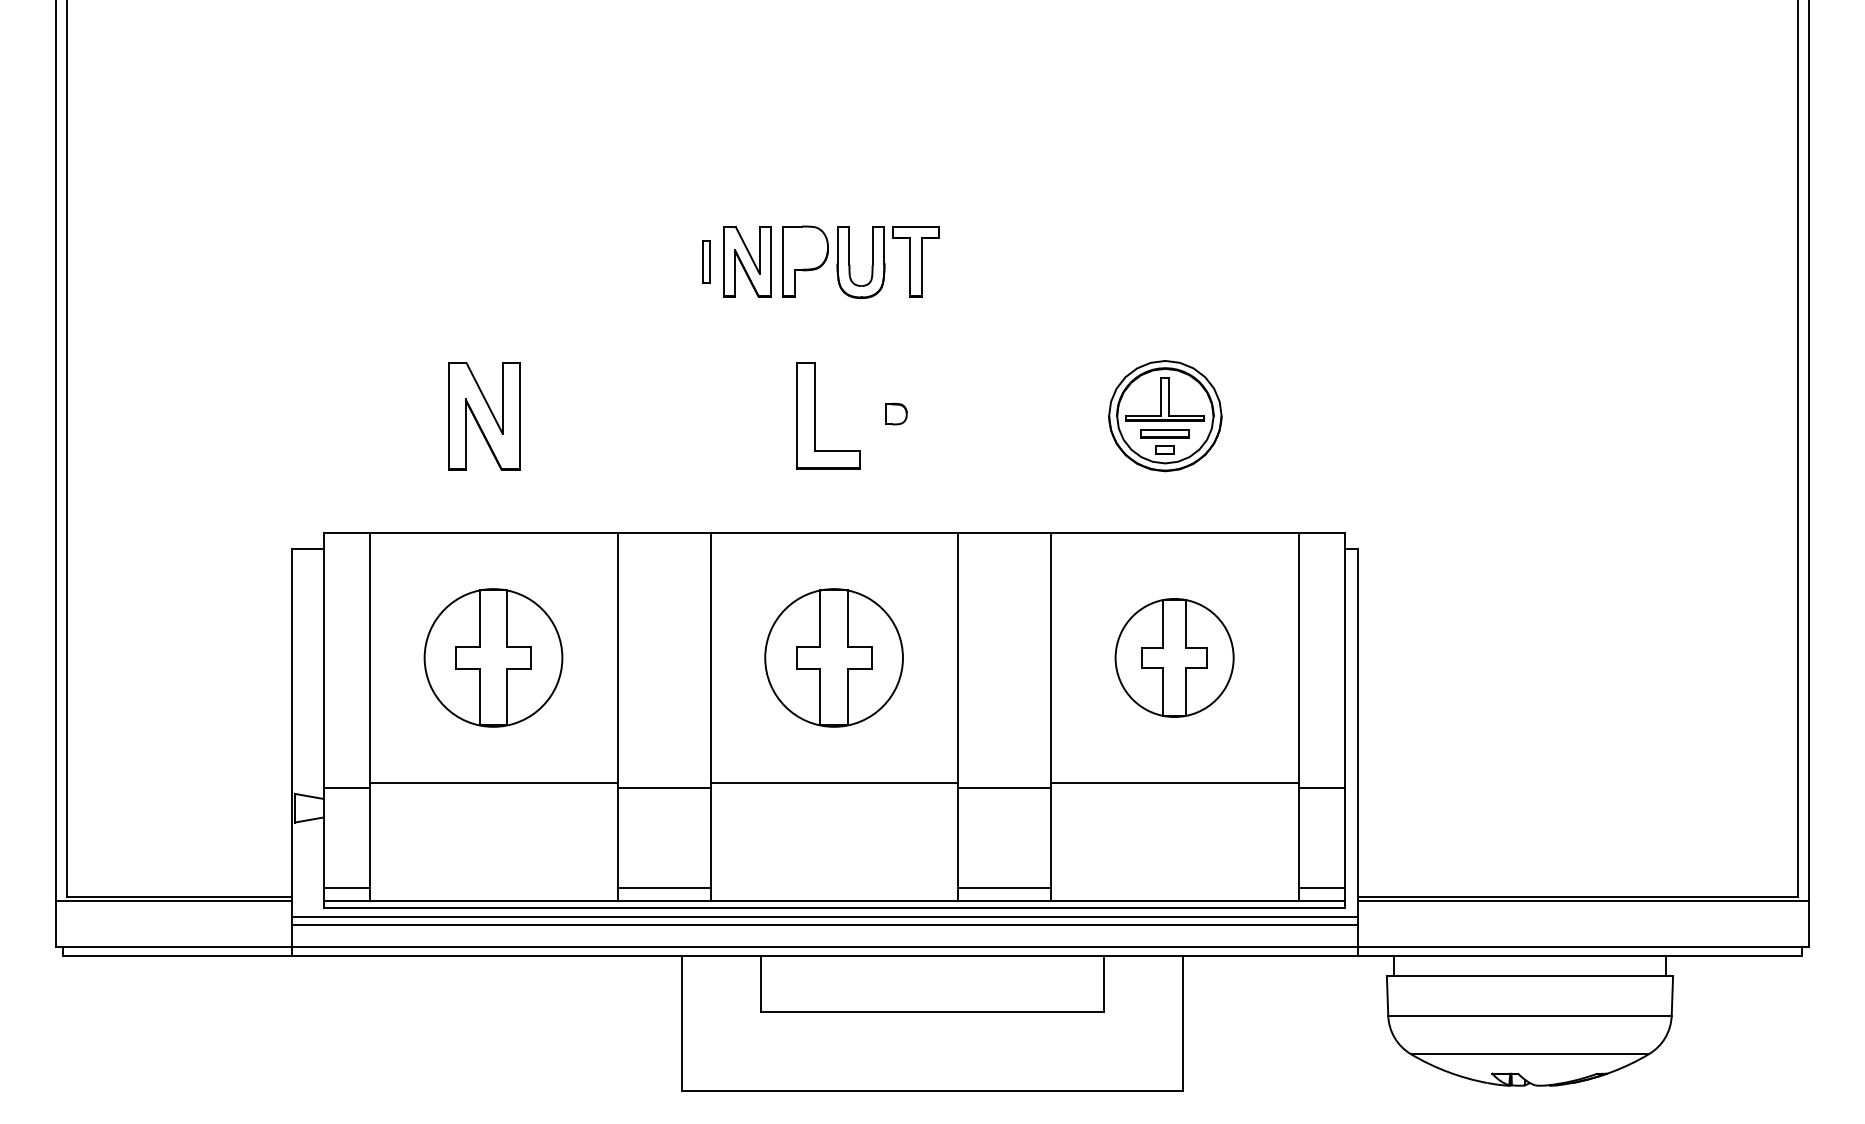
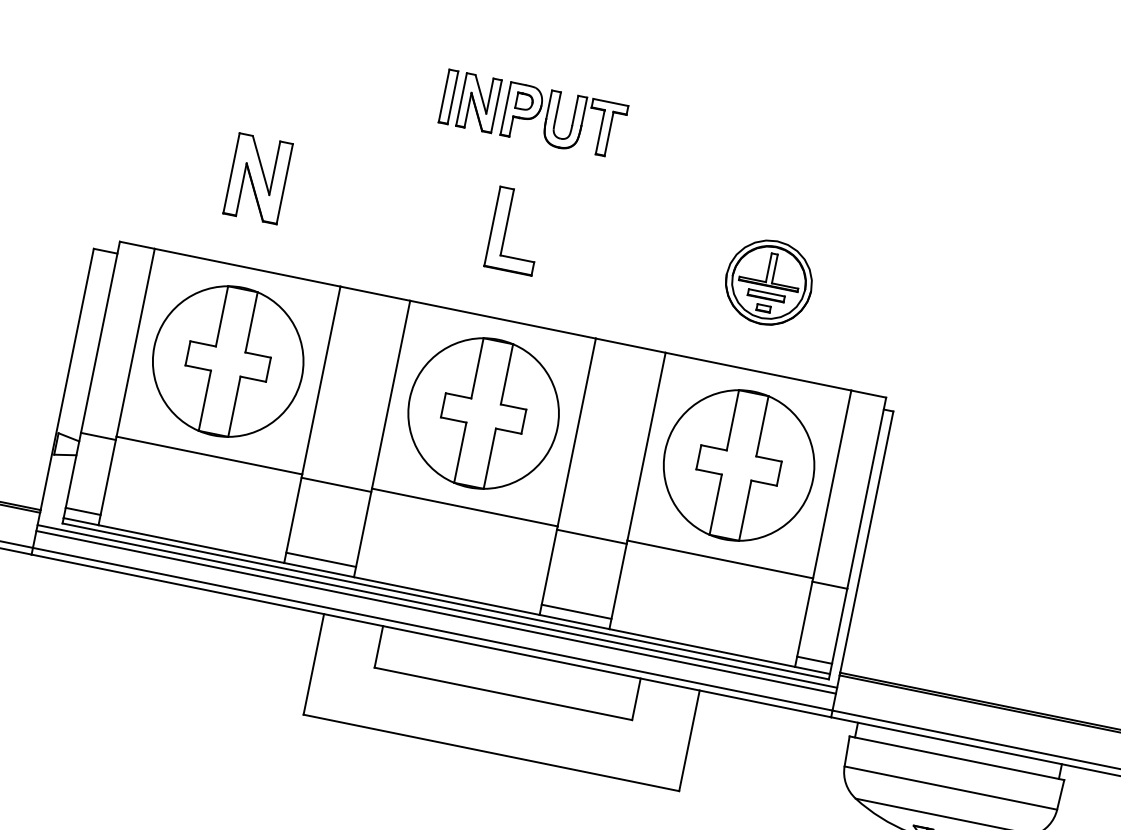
part: (706, 261) -> (448, 96), size x1.67
part: (896, 413) -> (524, 101), moved
part: (493, 657) -> (228, 361), size x1.43
part: (833, 657) -> (483, 413), size x1.43
part: (1174, 657) -> (738, 465), size x1.67

